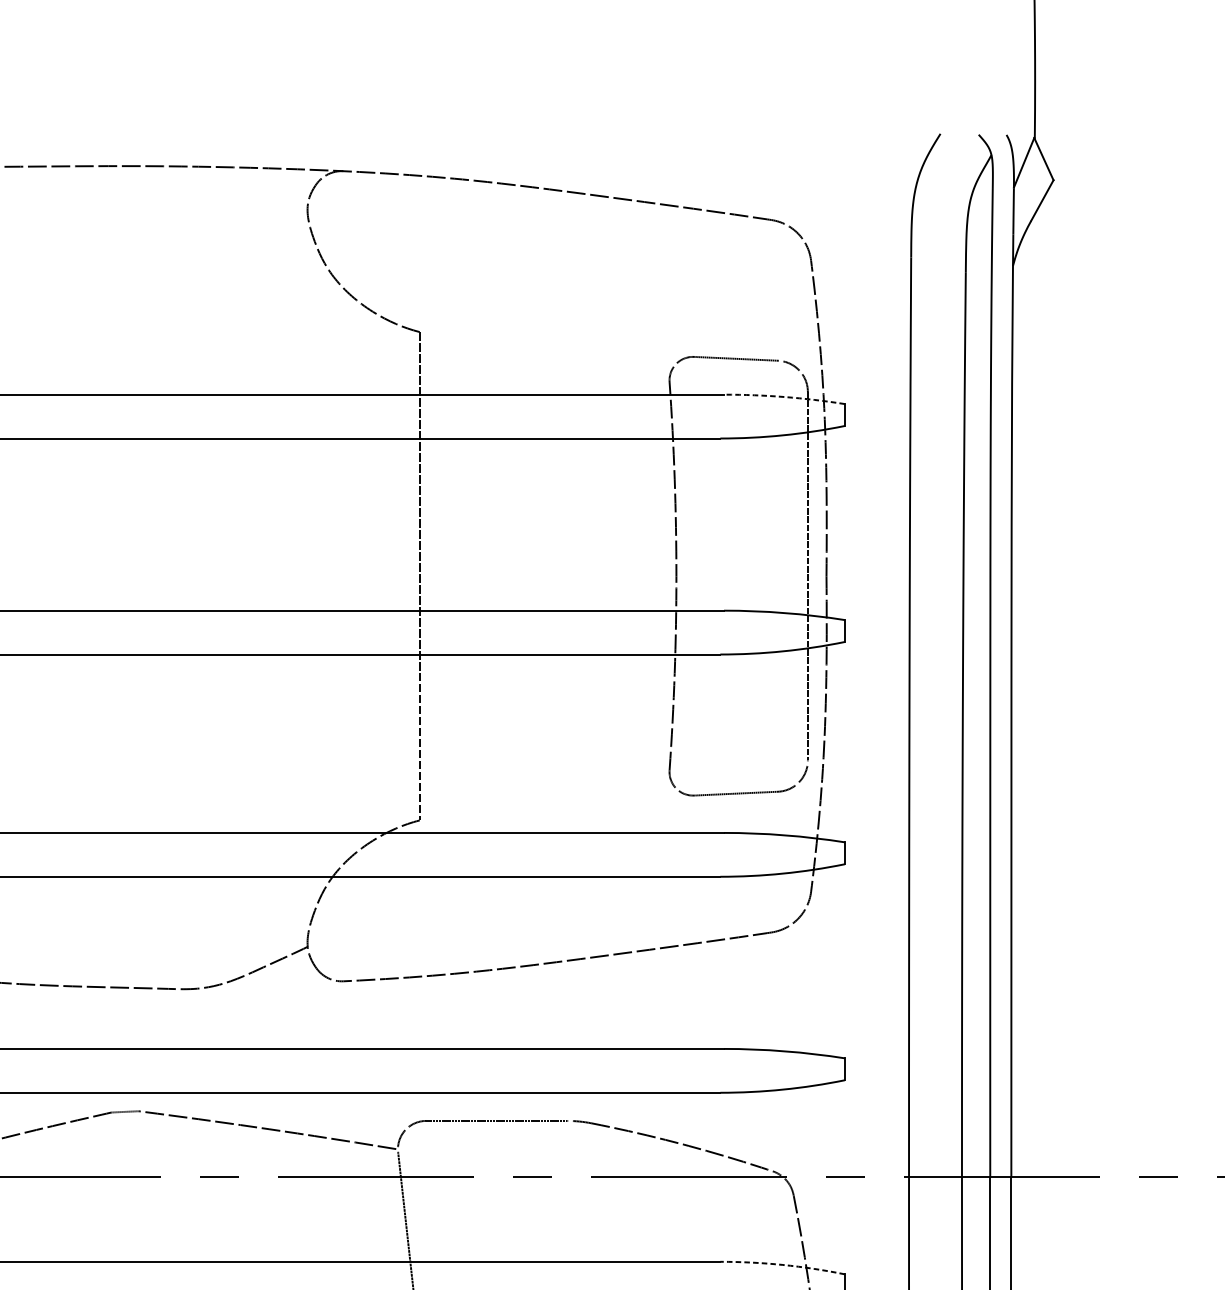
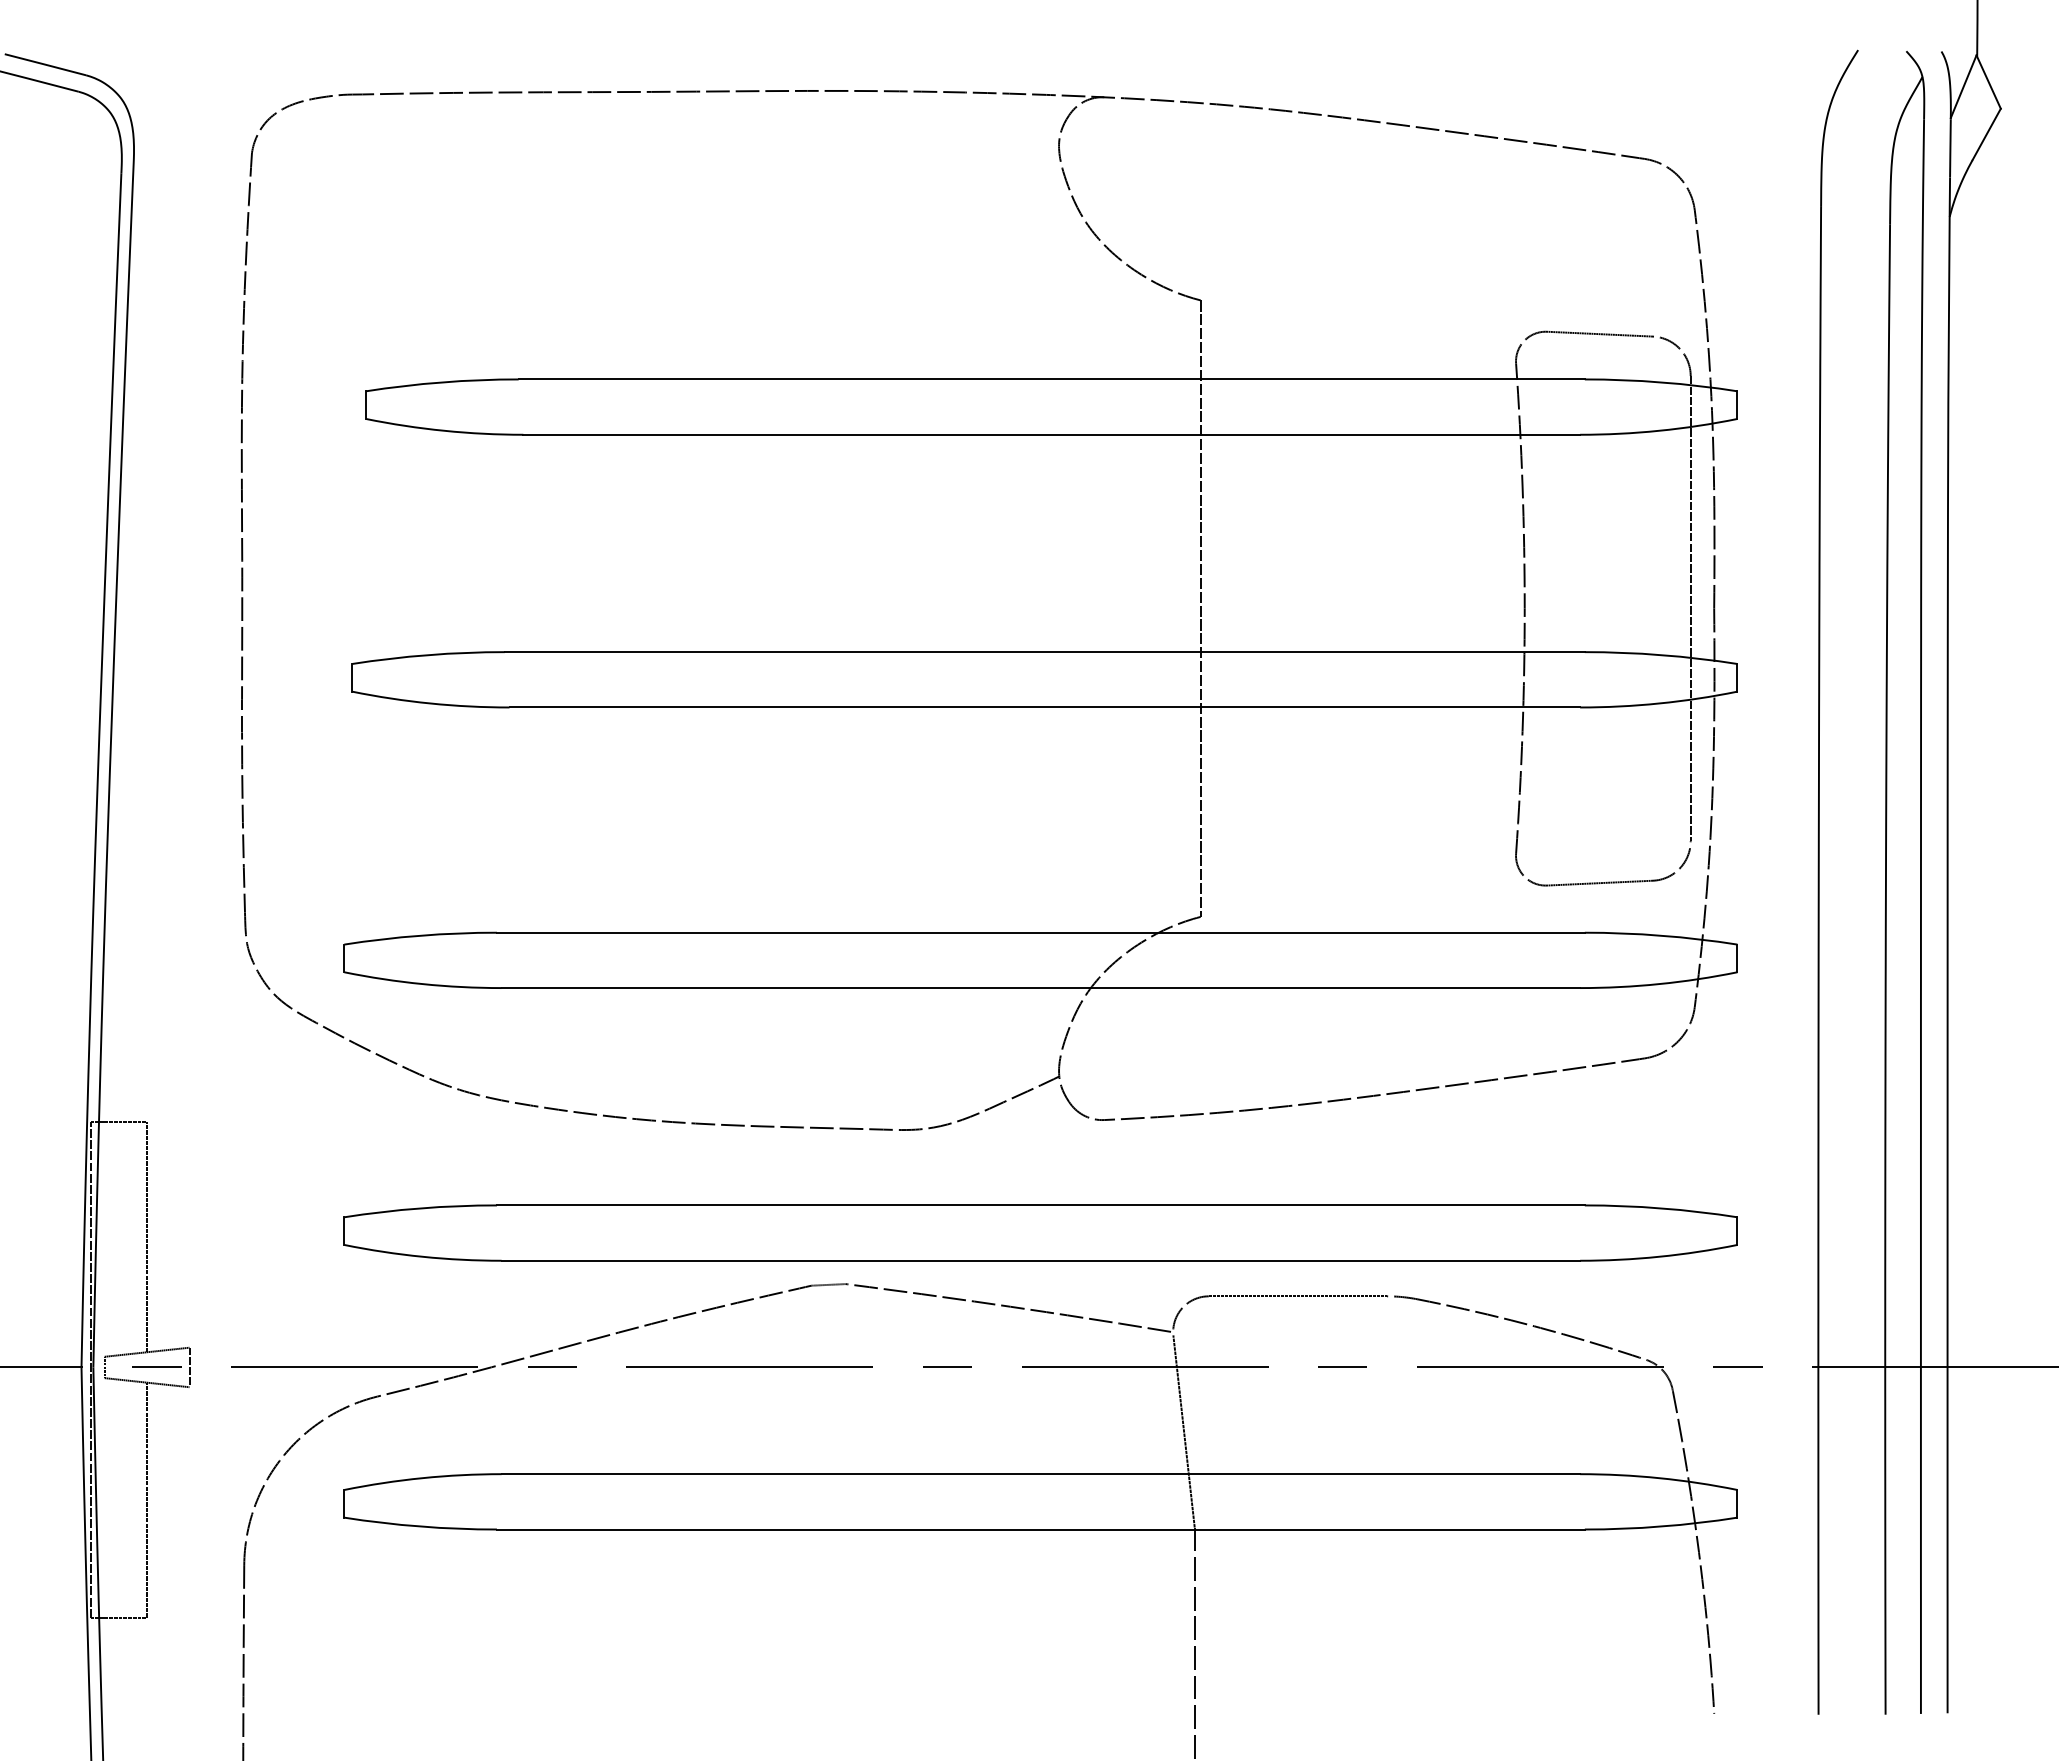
arc: (784, 397) -> (1661, 382), dashed -> solid
arc: (783, 1265) -> (1659, 1478), dashed -> solid

